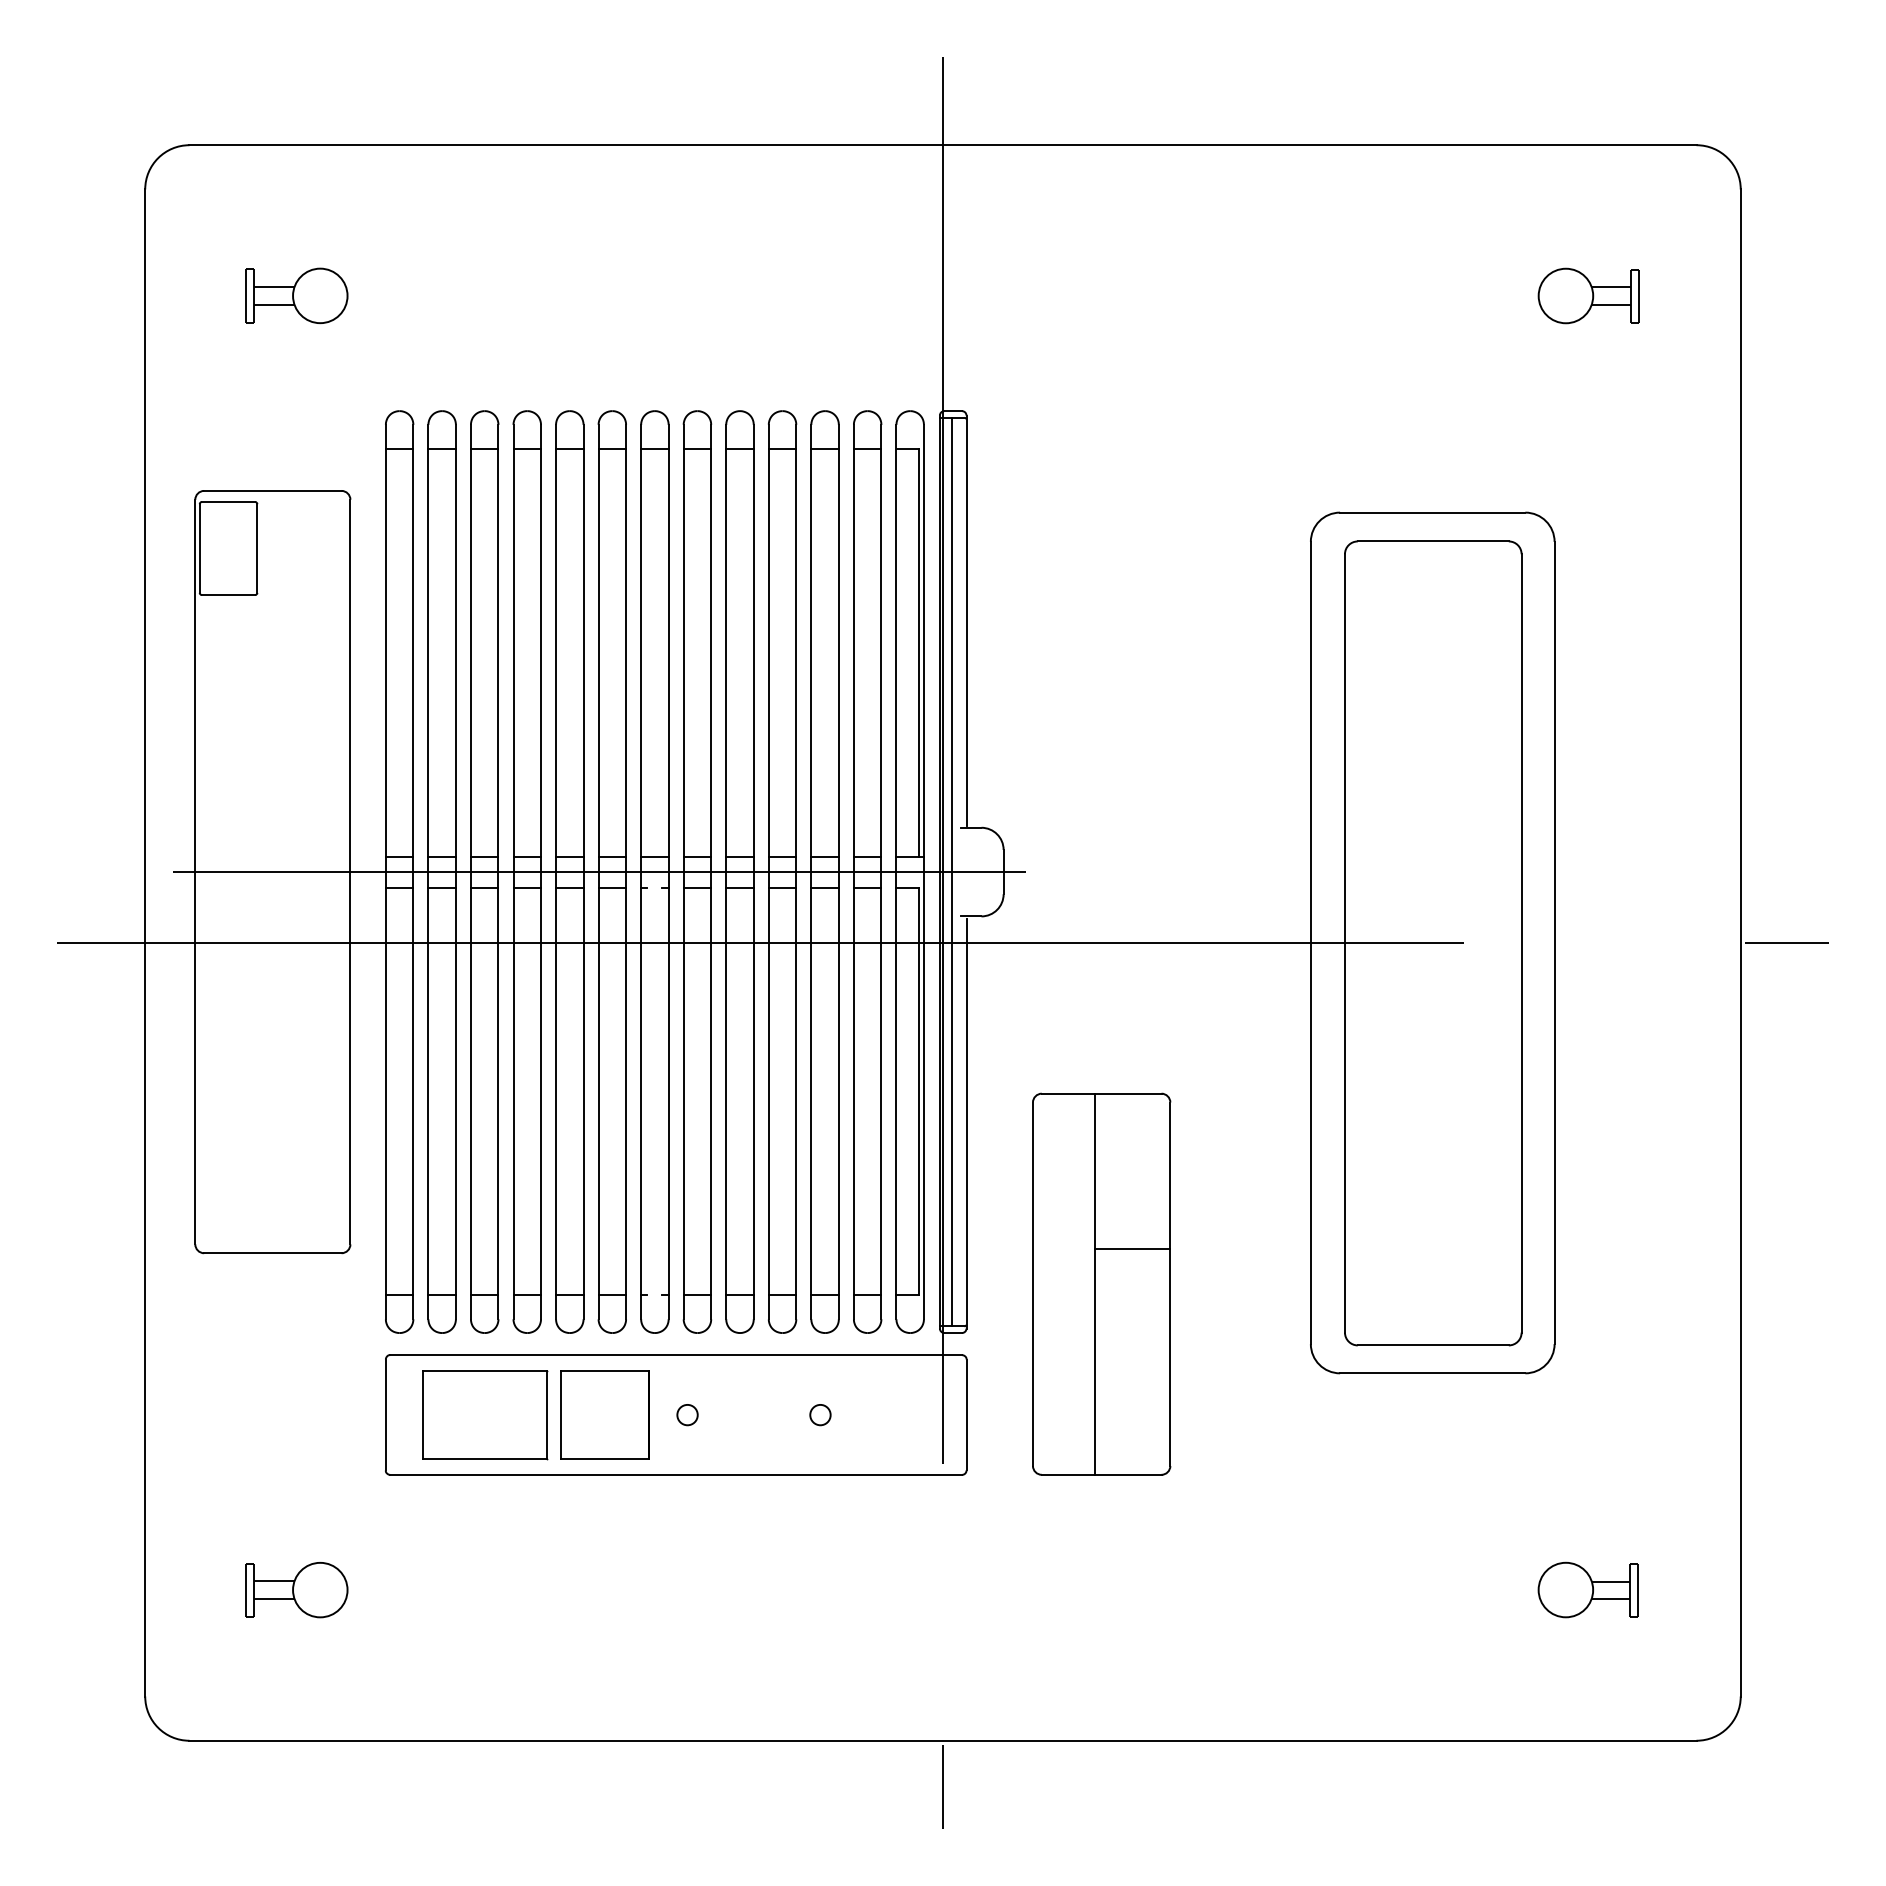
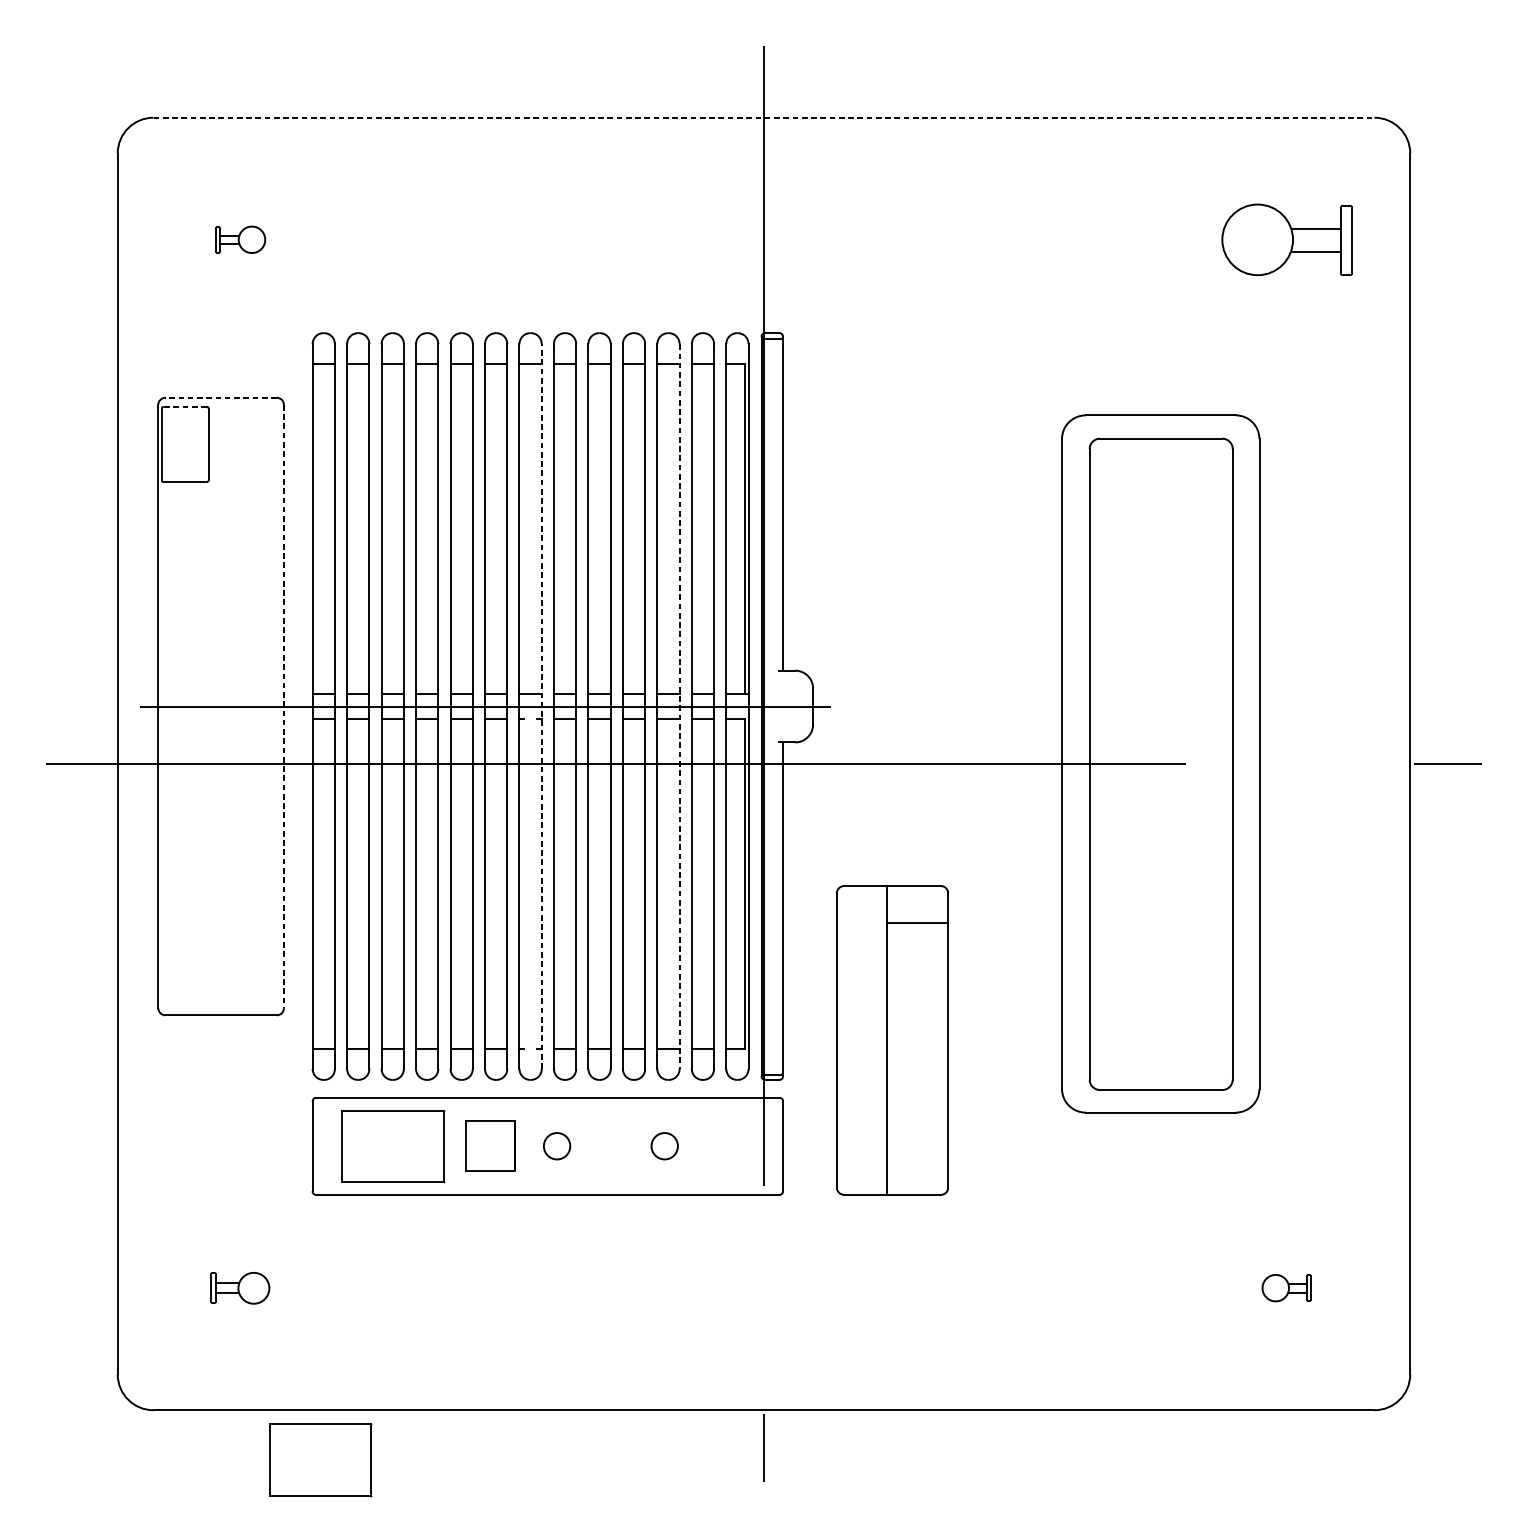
line: (942, 145) -> (763, 117), solid -> dashed
part: (296, 295) -> (240, 239), size x0.6
part: (1588, 295) -> (1286, 239), size x1.6
line: (272, 490) -> (220, 397), solid -> dashed
line: (228, 502) -> (185, 407), solid -> dashed
line: (668, 871) -> (541, 706), solid -> dashed
line: (951, 871) -> (770, 706), removed
line: (350, 872) -> (284, 706), solid -> dashed
line: (838, 872) -> (679, 706), solid -> dashed
line: (1132, 1248) -> (917, 922), moved
part: (604, 1414) -> (489, 1145), size x0.7
circle: (687, 1415) -> (557, 1146), size x1.6
circle: (820, 1415) -> (664, 1146), size x1.6
part: (1587, 1589) -> (1286, 1287), size x0.6
part: (296, 1590) -> (240, 1288), size x0.7
part: (395, 1802) -> (320, 1460), added

